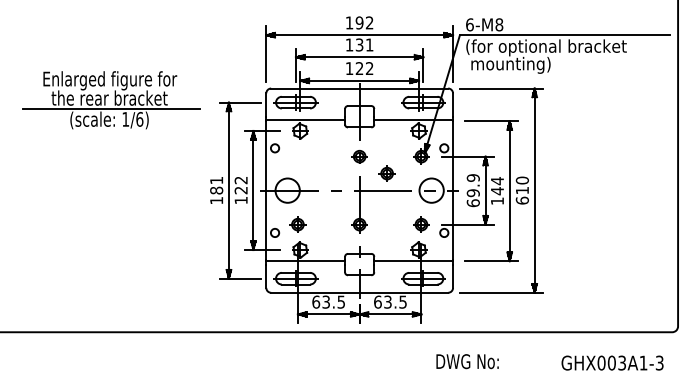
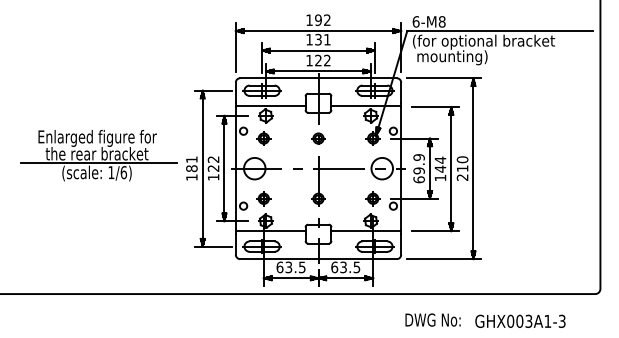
part: (111, 100) -> (98, 155), moved
part: (386, 173) -> (263, 138), moved
text: (522, 200) -> (462, 177), 610 -> 210
text: (466, 360) -> (432, 319), moved
text: (612, 362) -> (520, 320), moved

